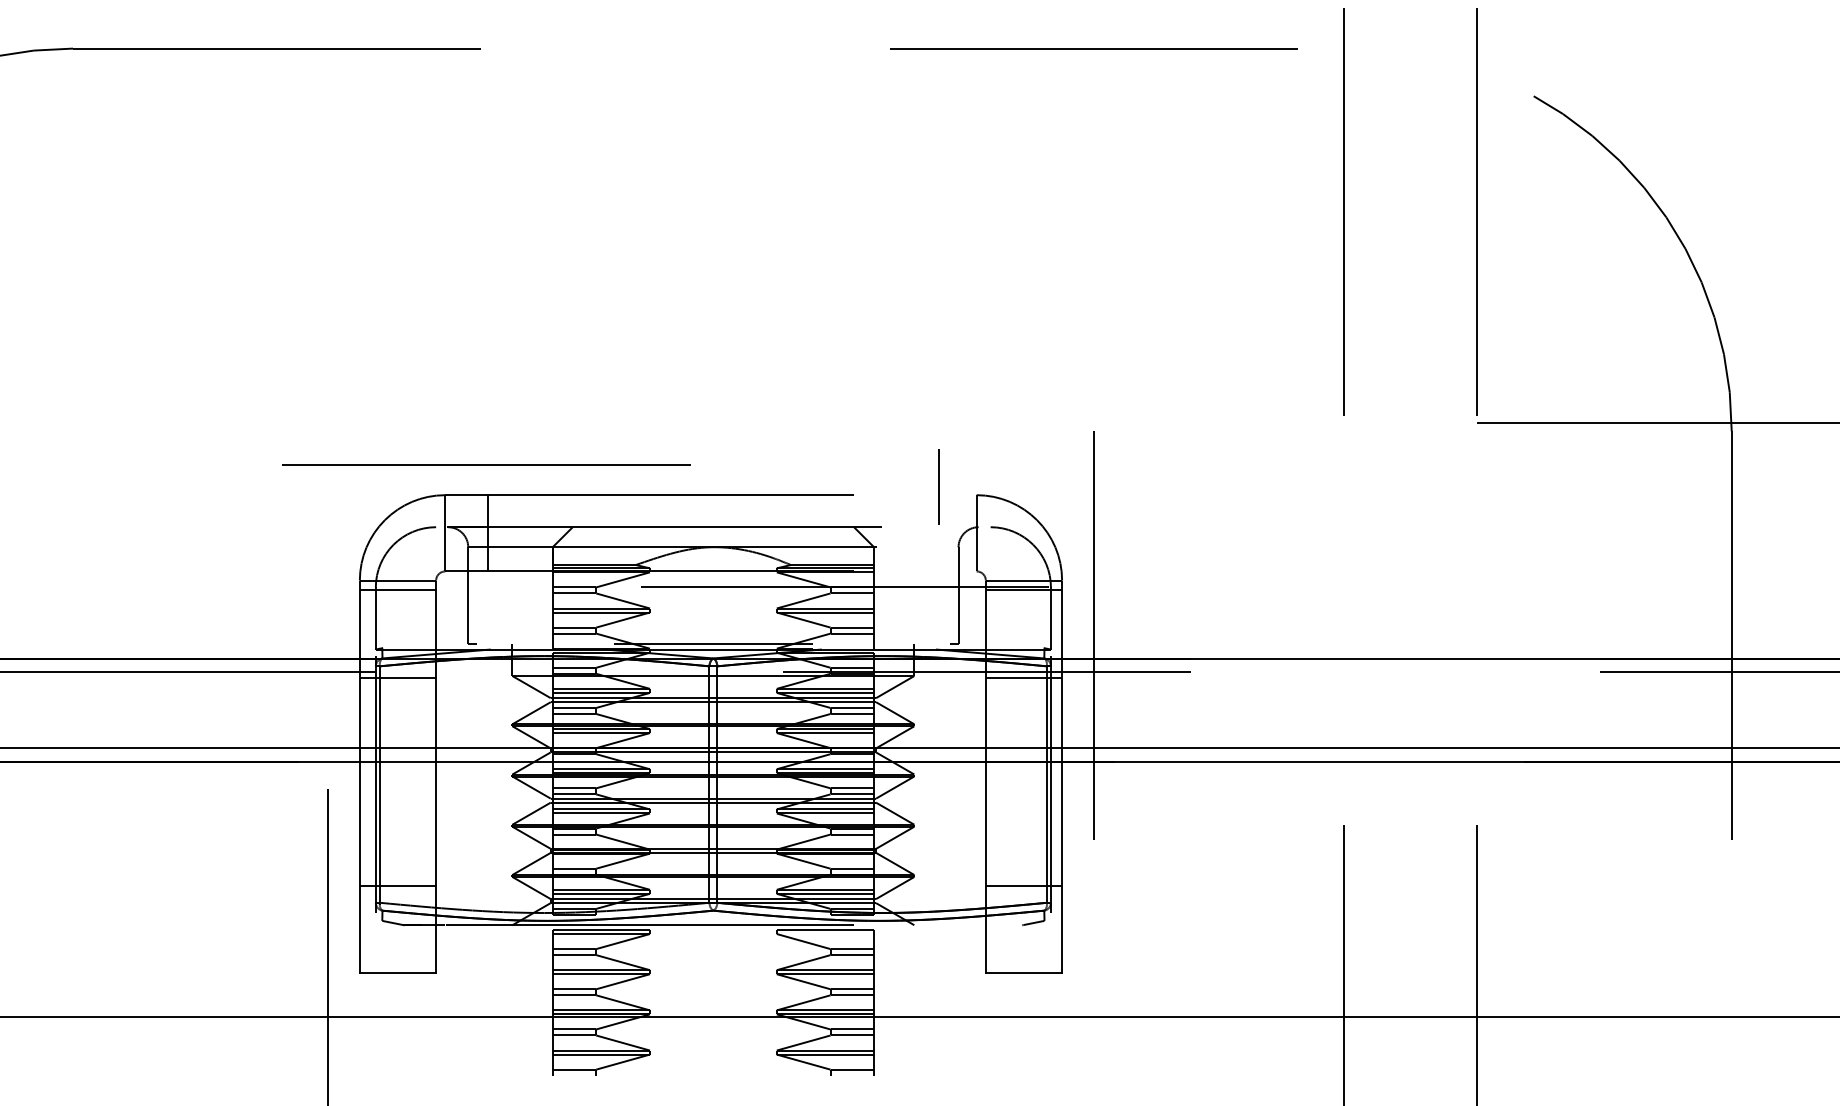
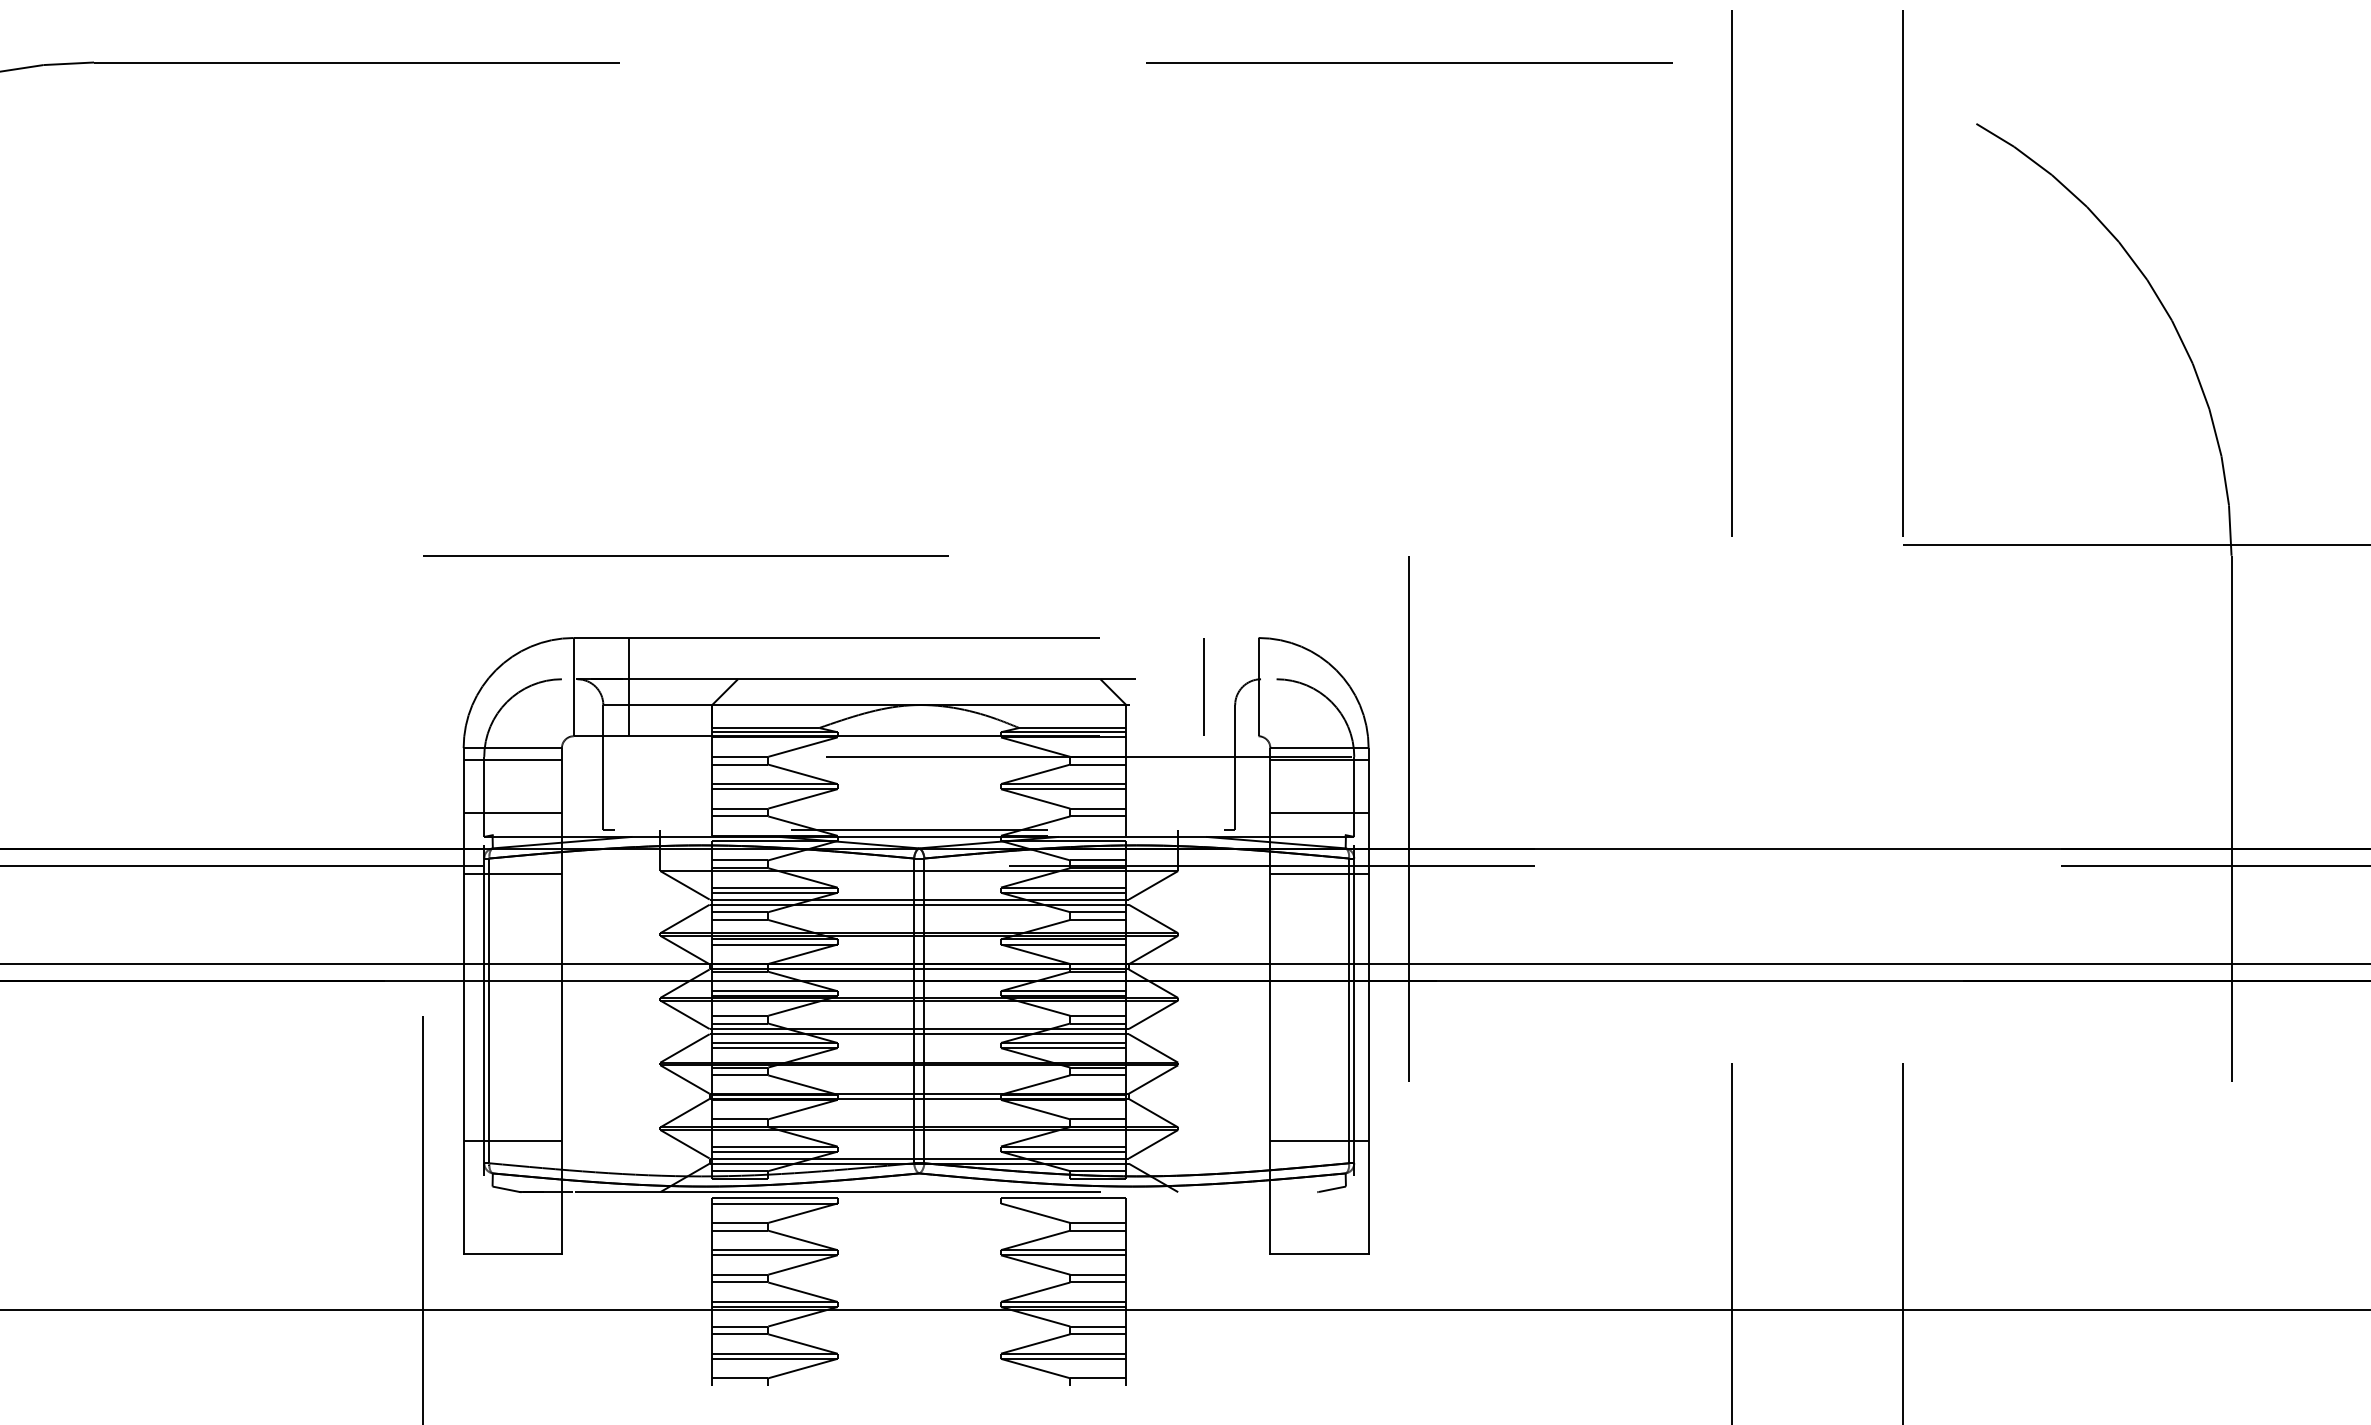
line: (486, 464) -> (685, 555), moved
line: (939, 486) -> (1203, 686), moved
line: (397, 631) -> (512, 813), added
line: (1023, 631) -> (1319, 813), added

